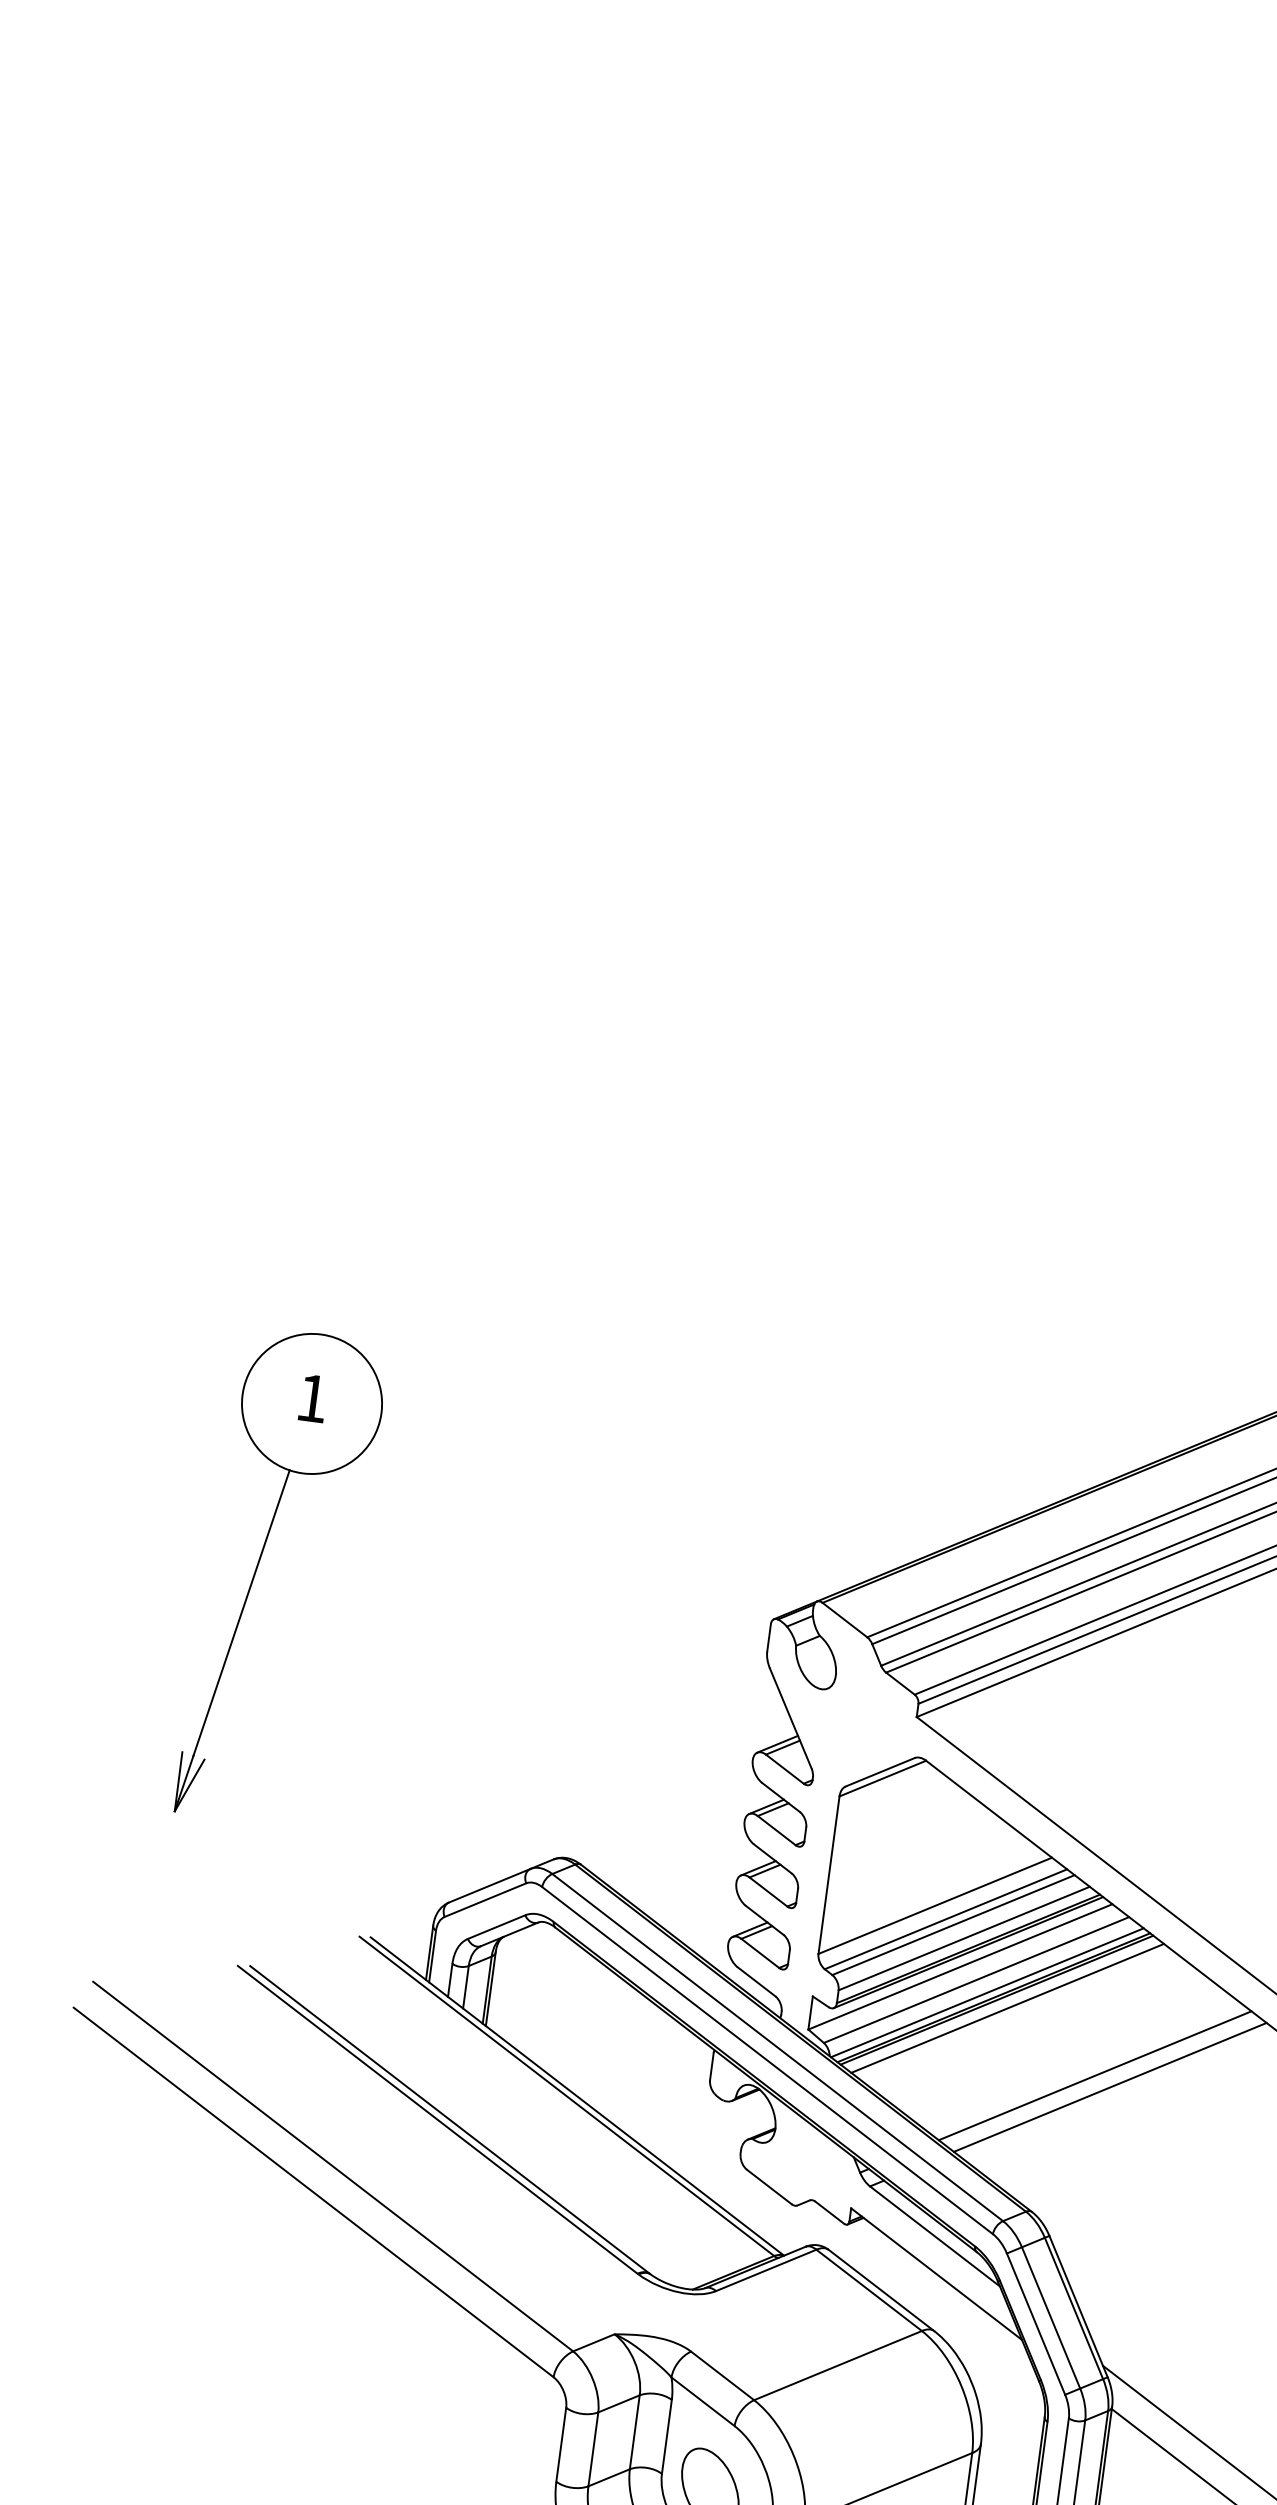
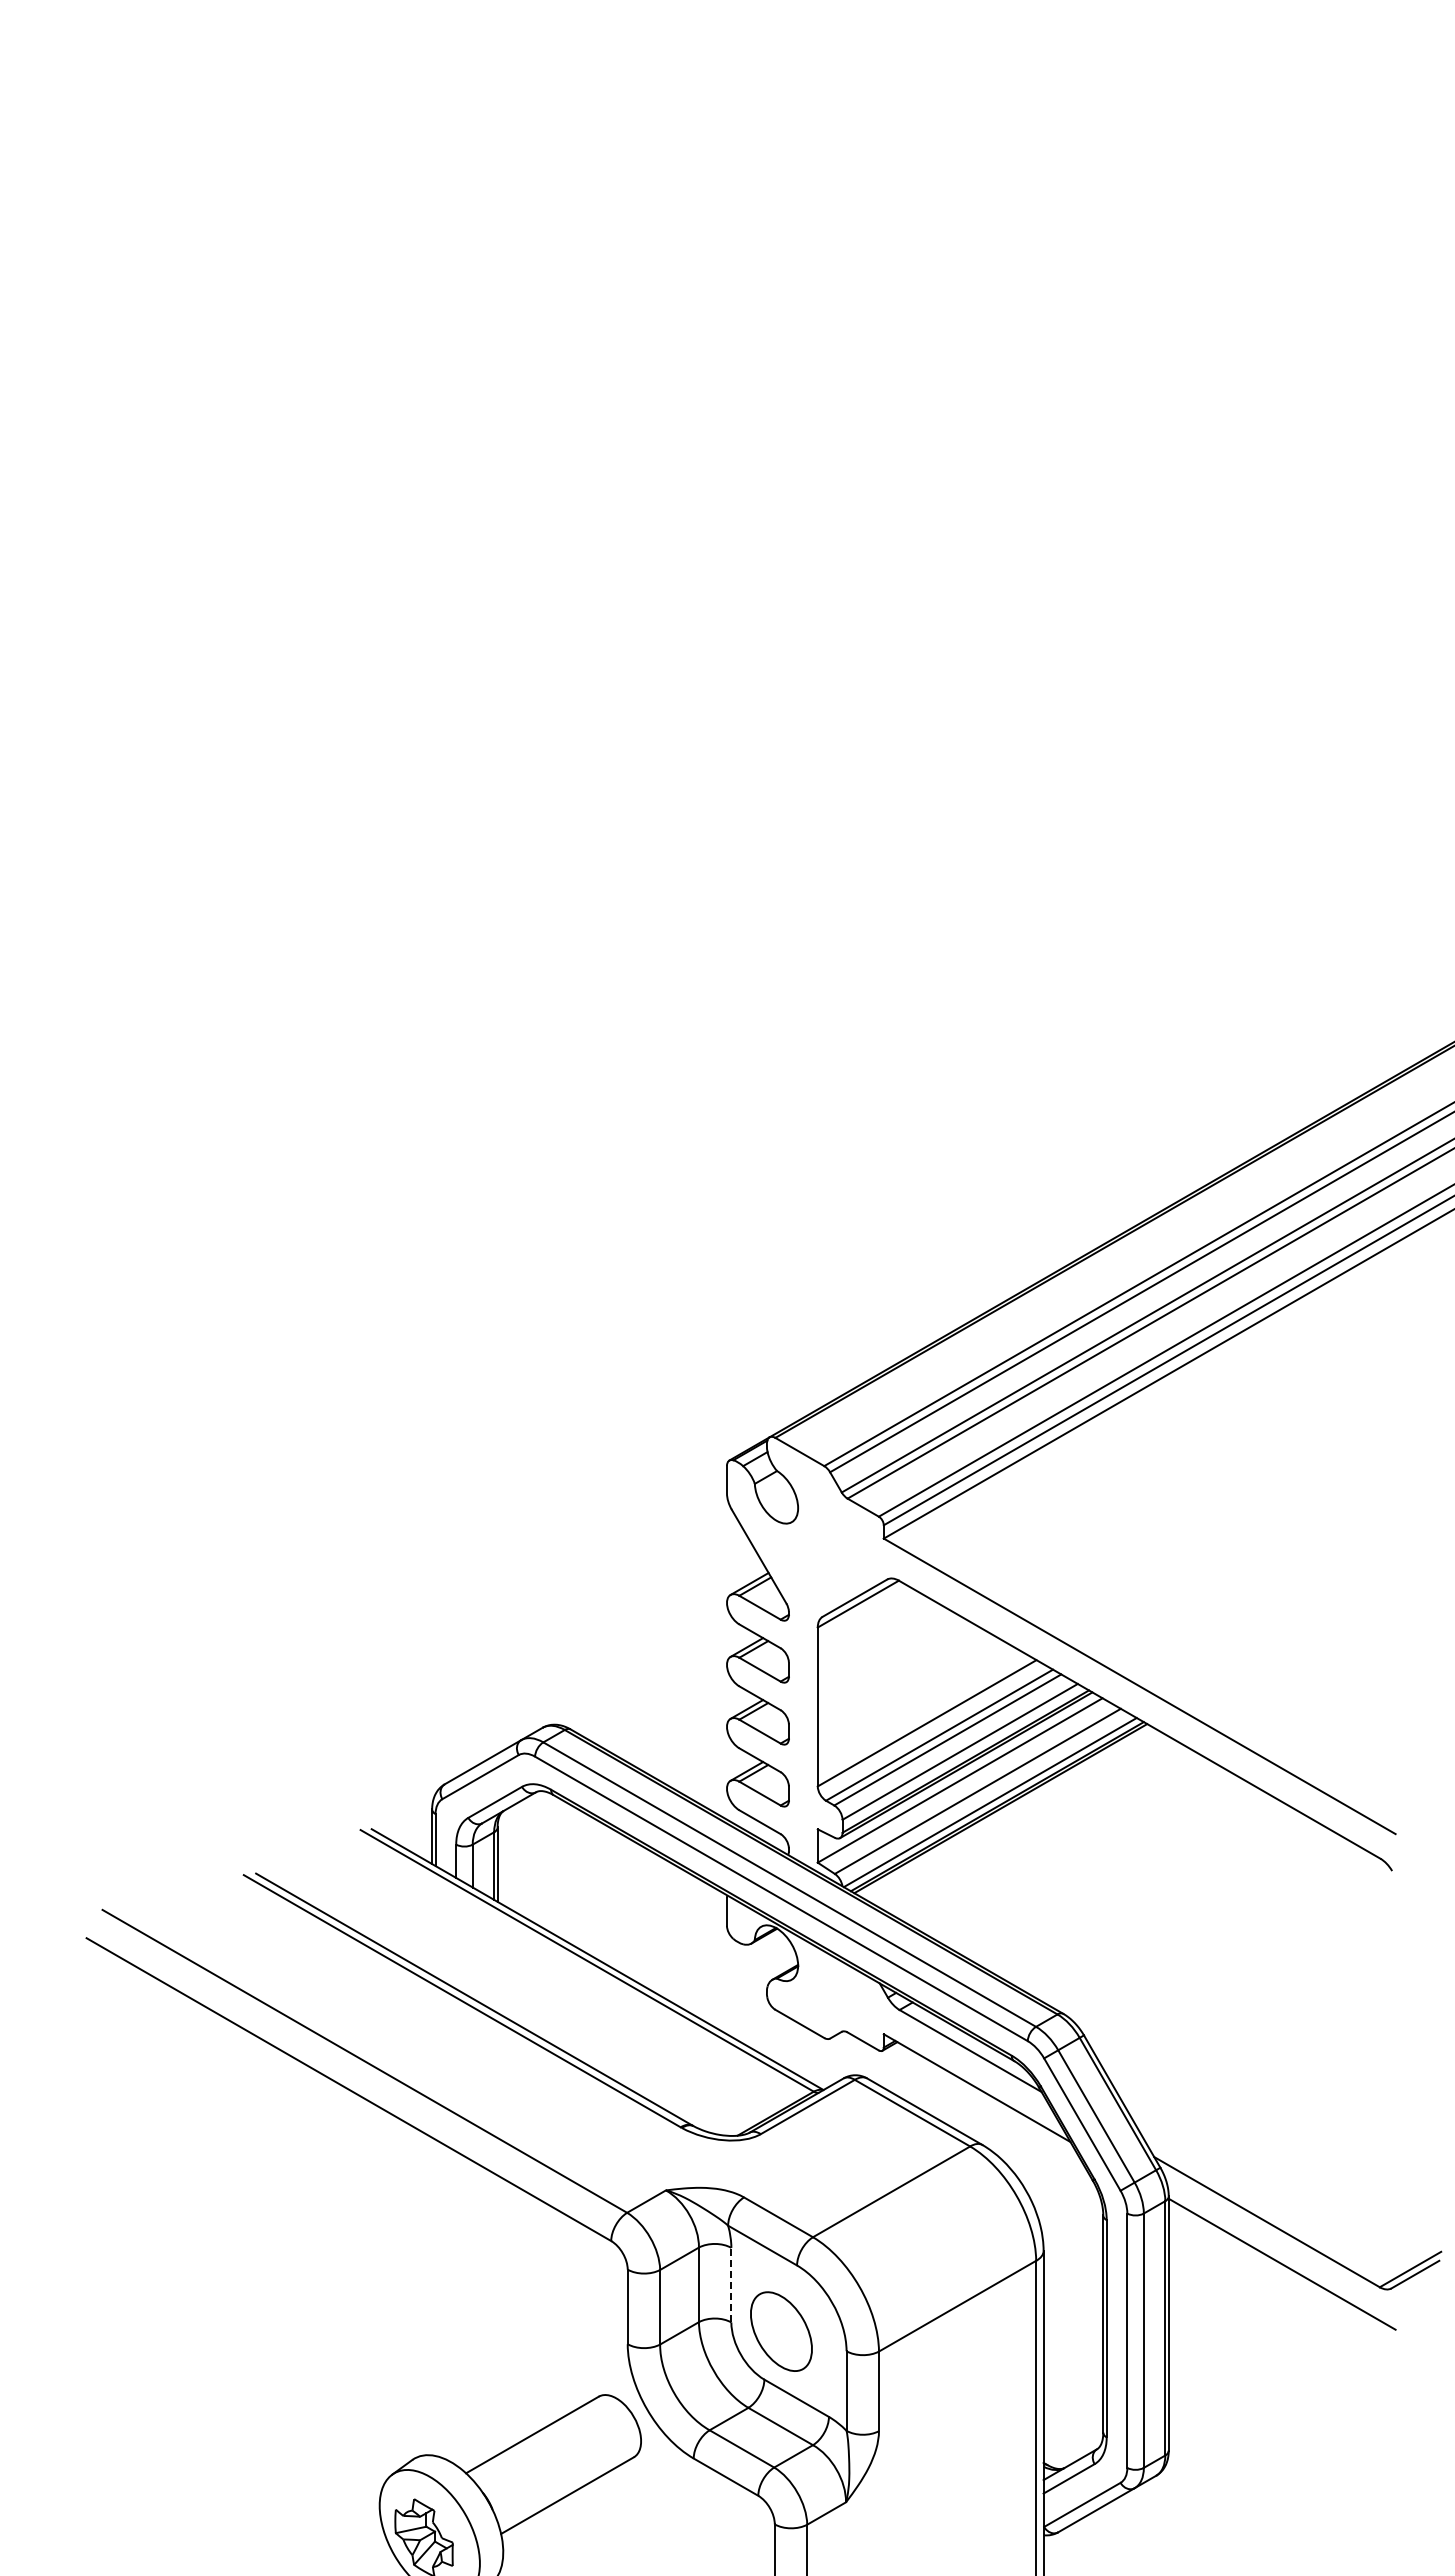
part: (256, 1571) -> (210, 1481), removed
line: (1007, 2007) -> (1012, 1814), removed
line: (1094, 2075) -> (1107, 1870), removed
line: (1110, 2086) -> (1124, 1879), removed
line: (667, 2436) -> (731, 2284), solid -> dashed

